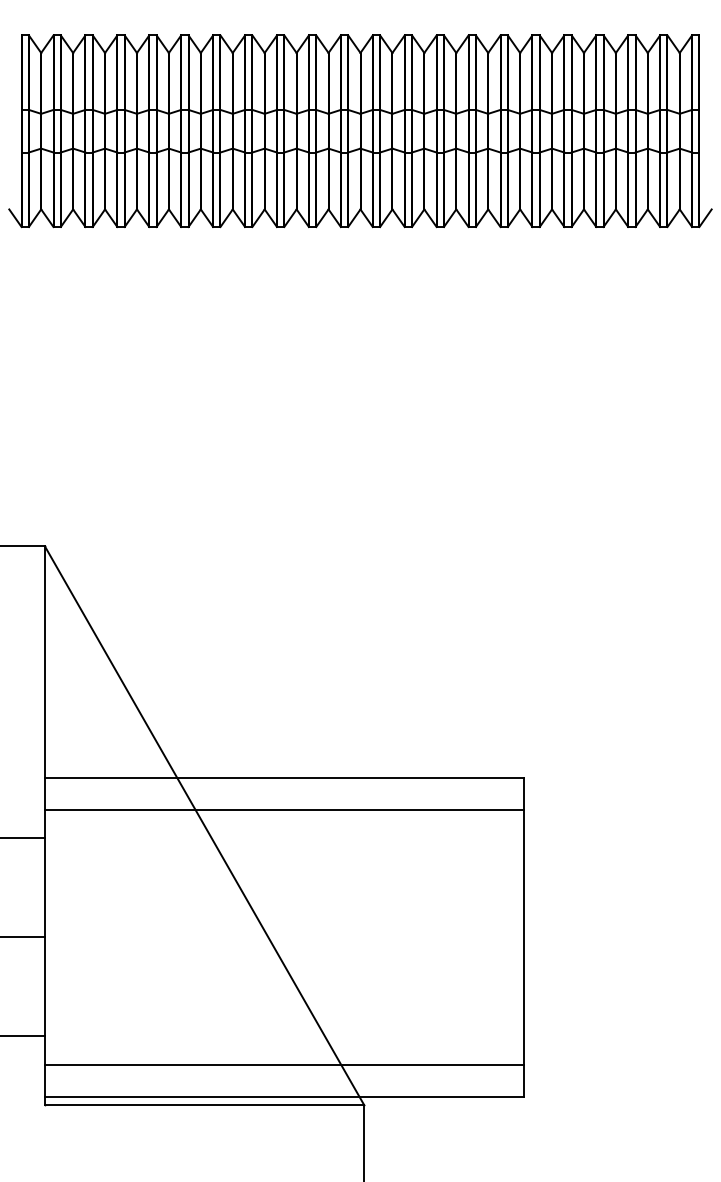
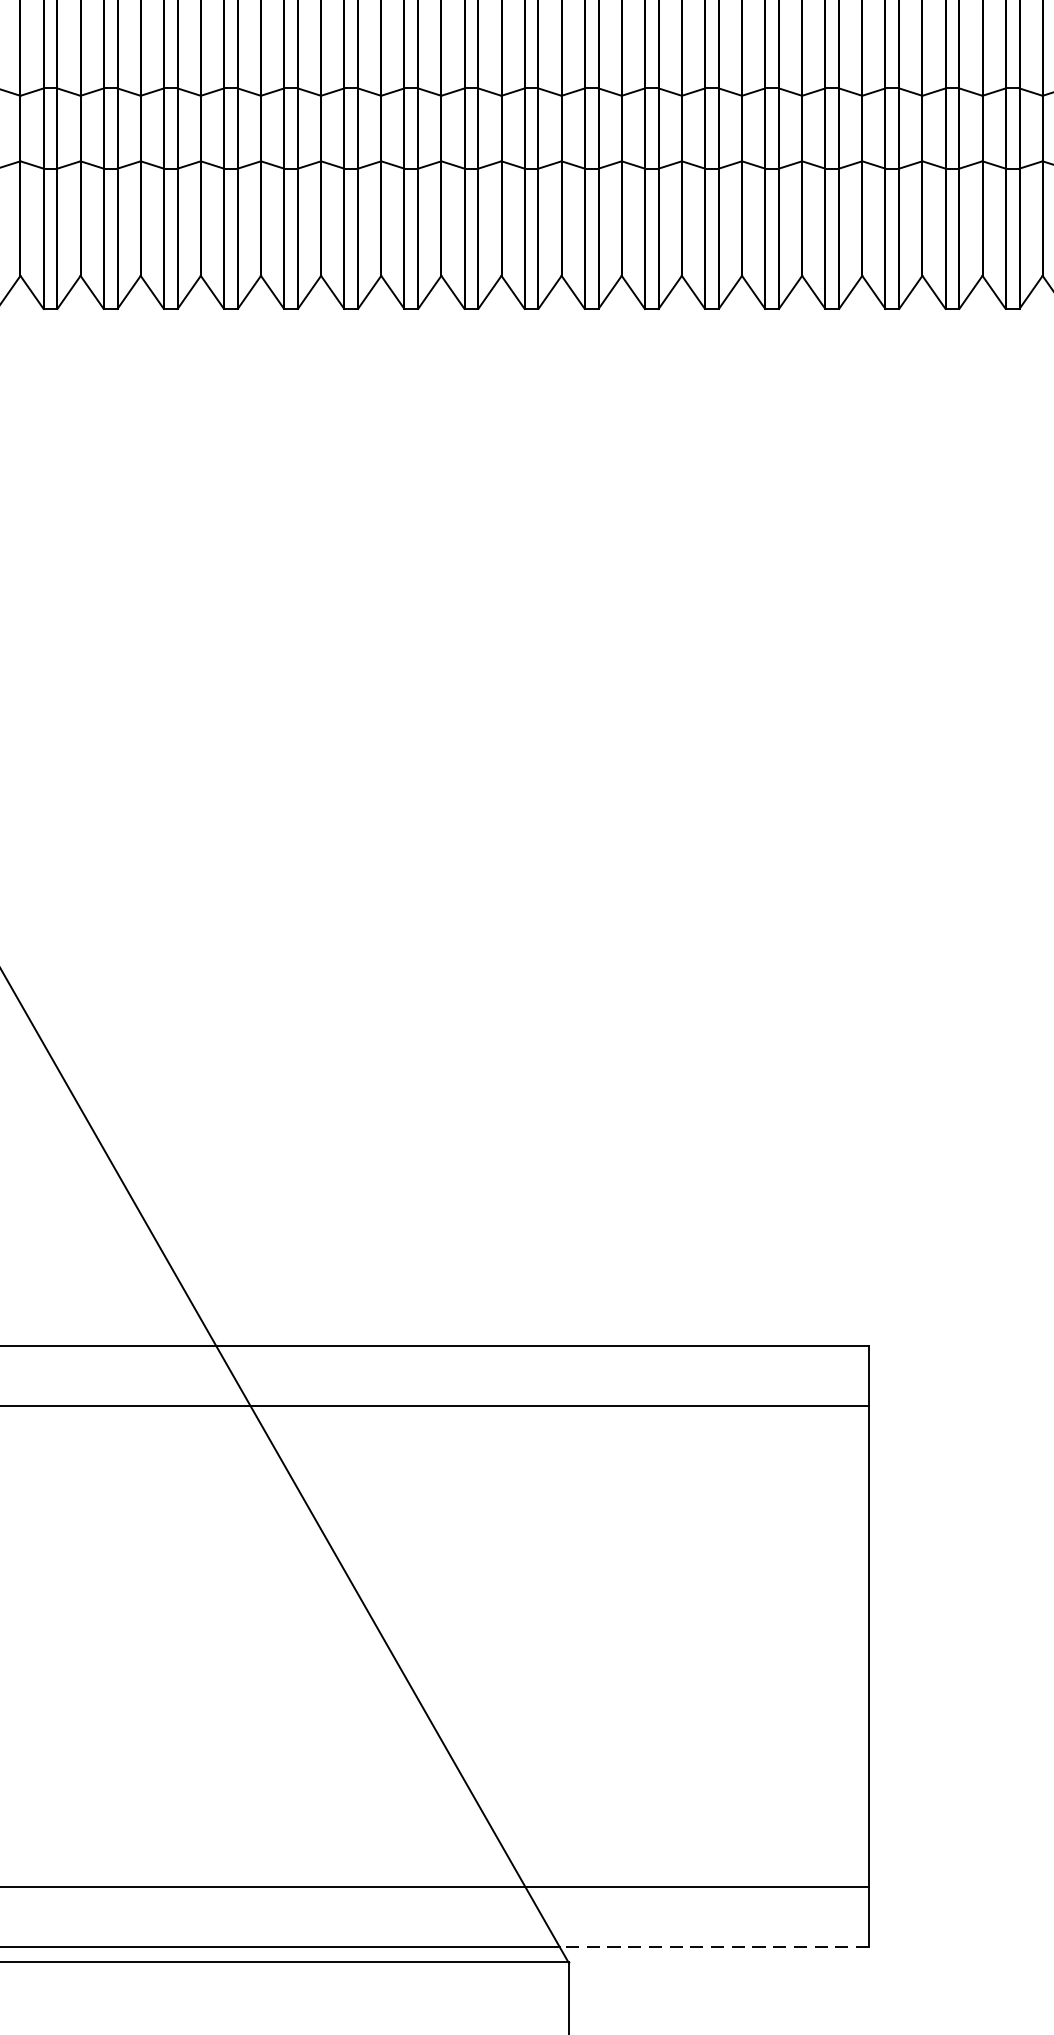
line: (441, 1097) -> (714, 1948), solid -> dashed

